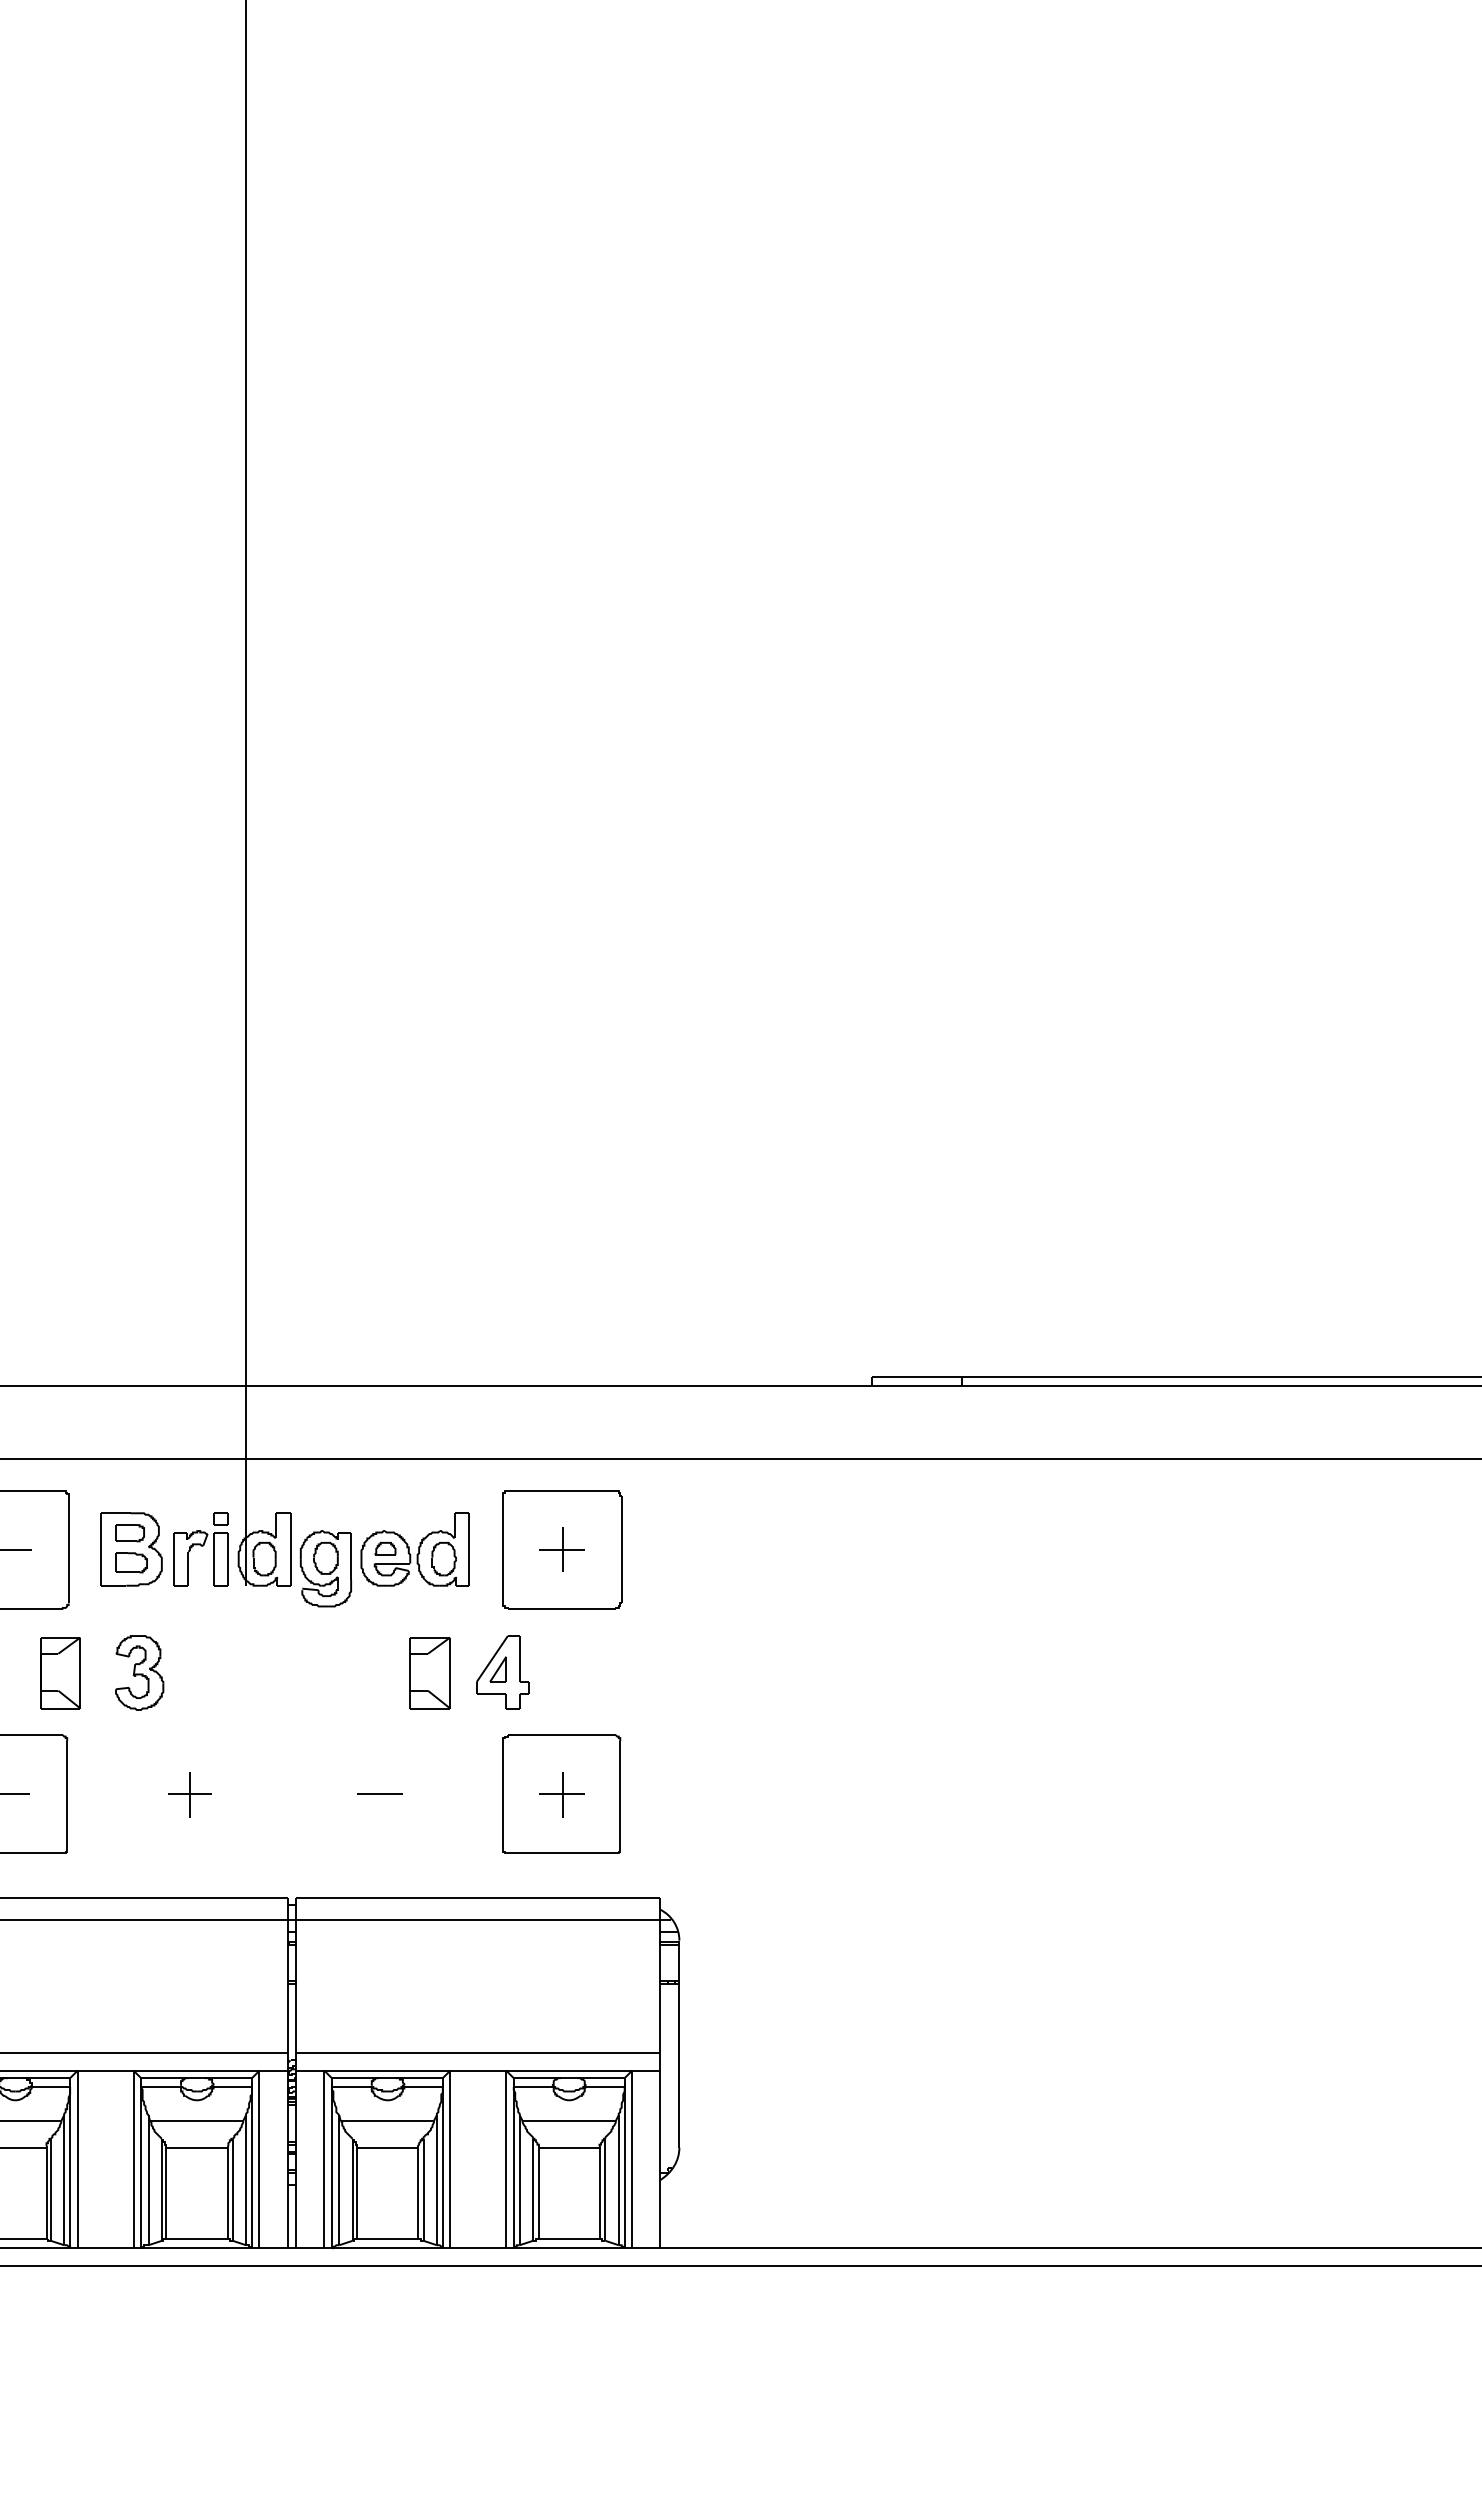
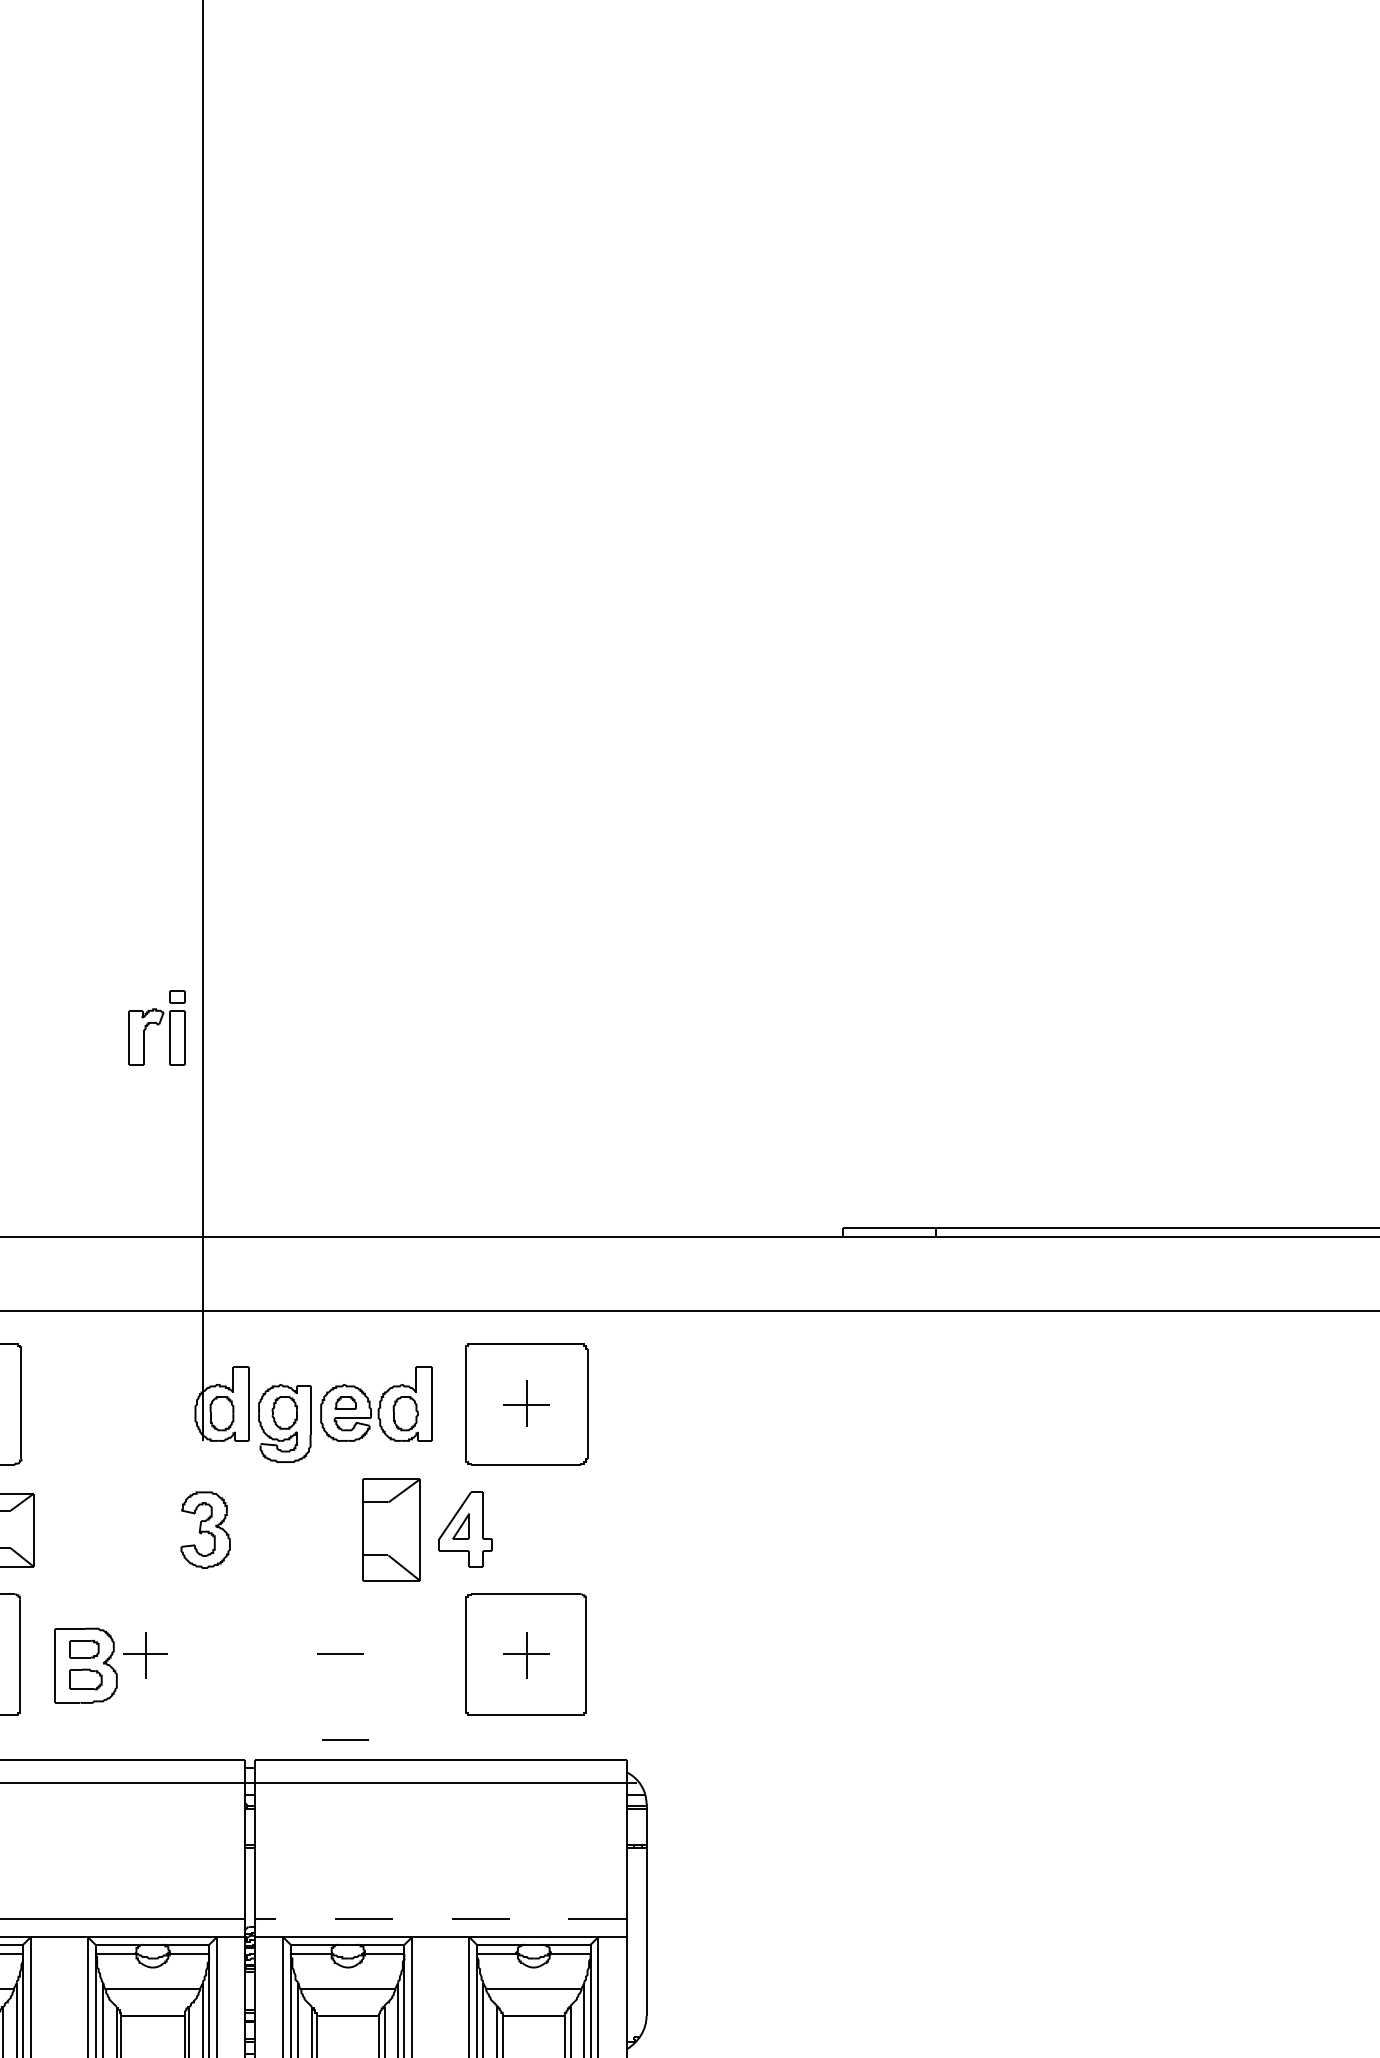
part: (131, 1549) -> (85, 1665), moved
part: (200, 1549) -> (156, 1028), moved
part: (139, 1672) -> (205, 1529), moved
part: (429, 1673) -> (390, 1530), size x1.4
line: (384, 1877) -> (344, 1739), added
line: (477, 2053) -> (439, 1919), solid -> dashed

